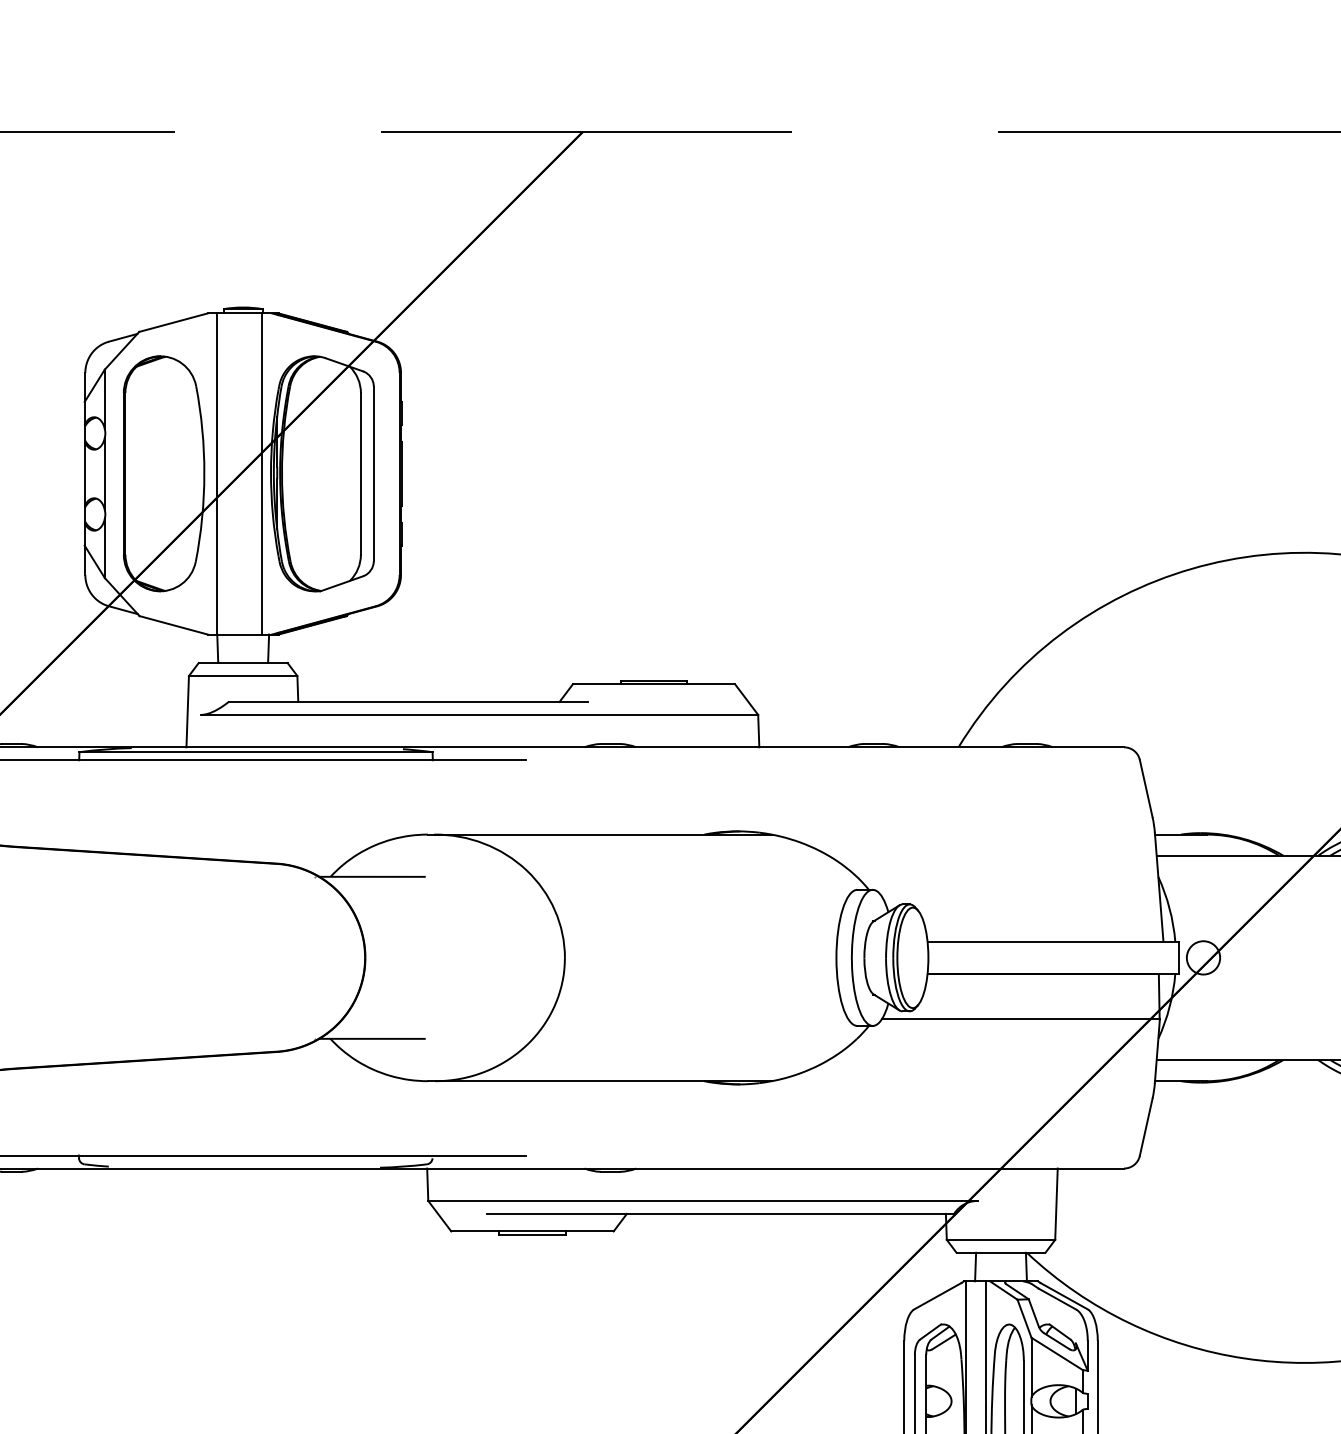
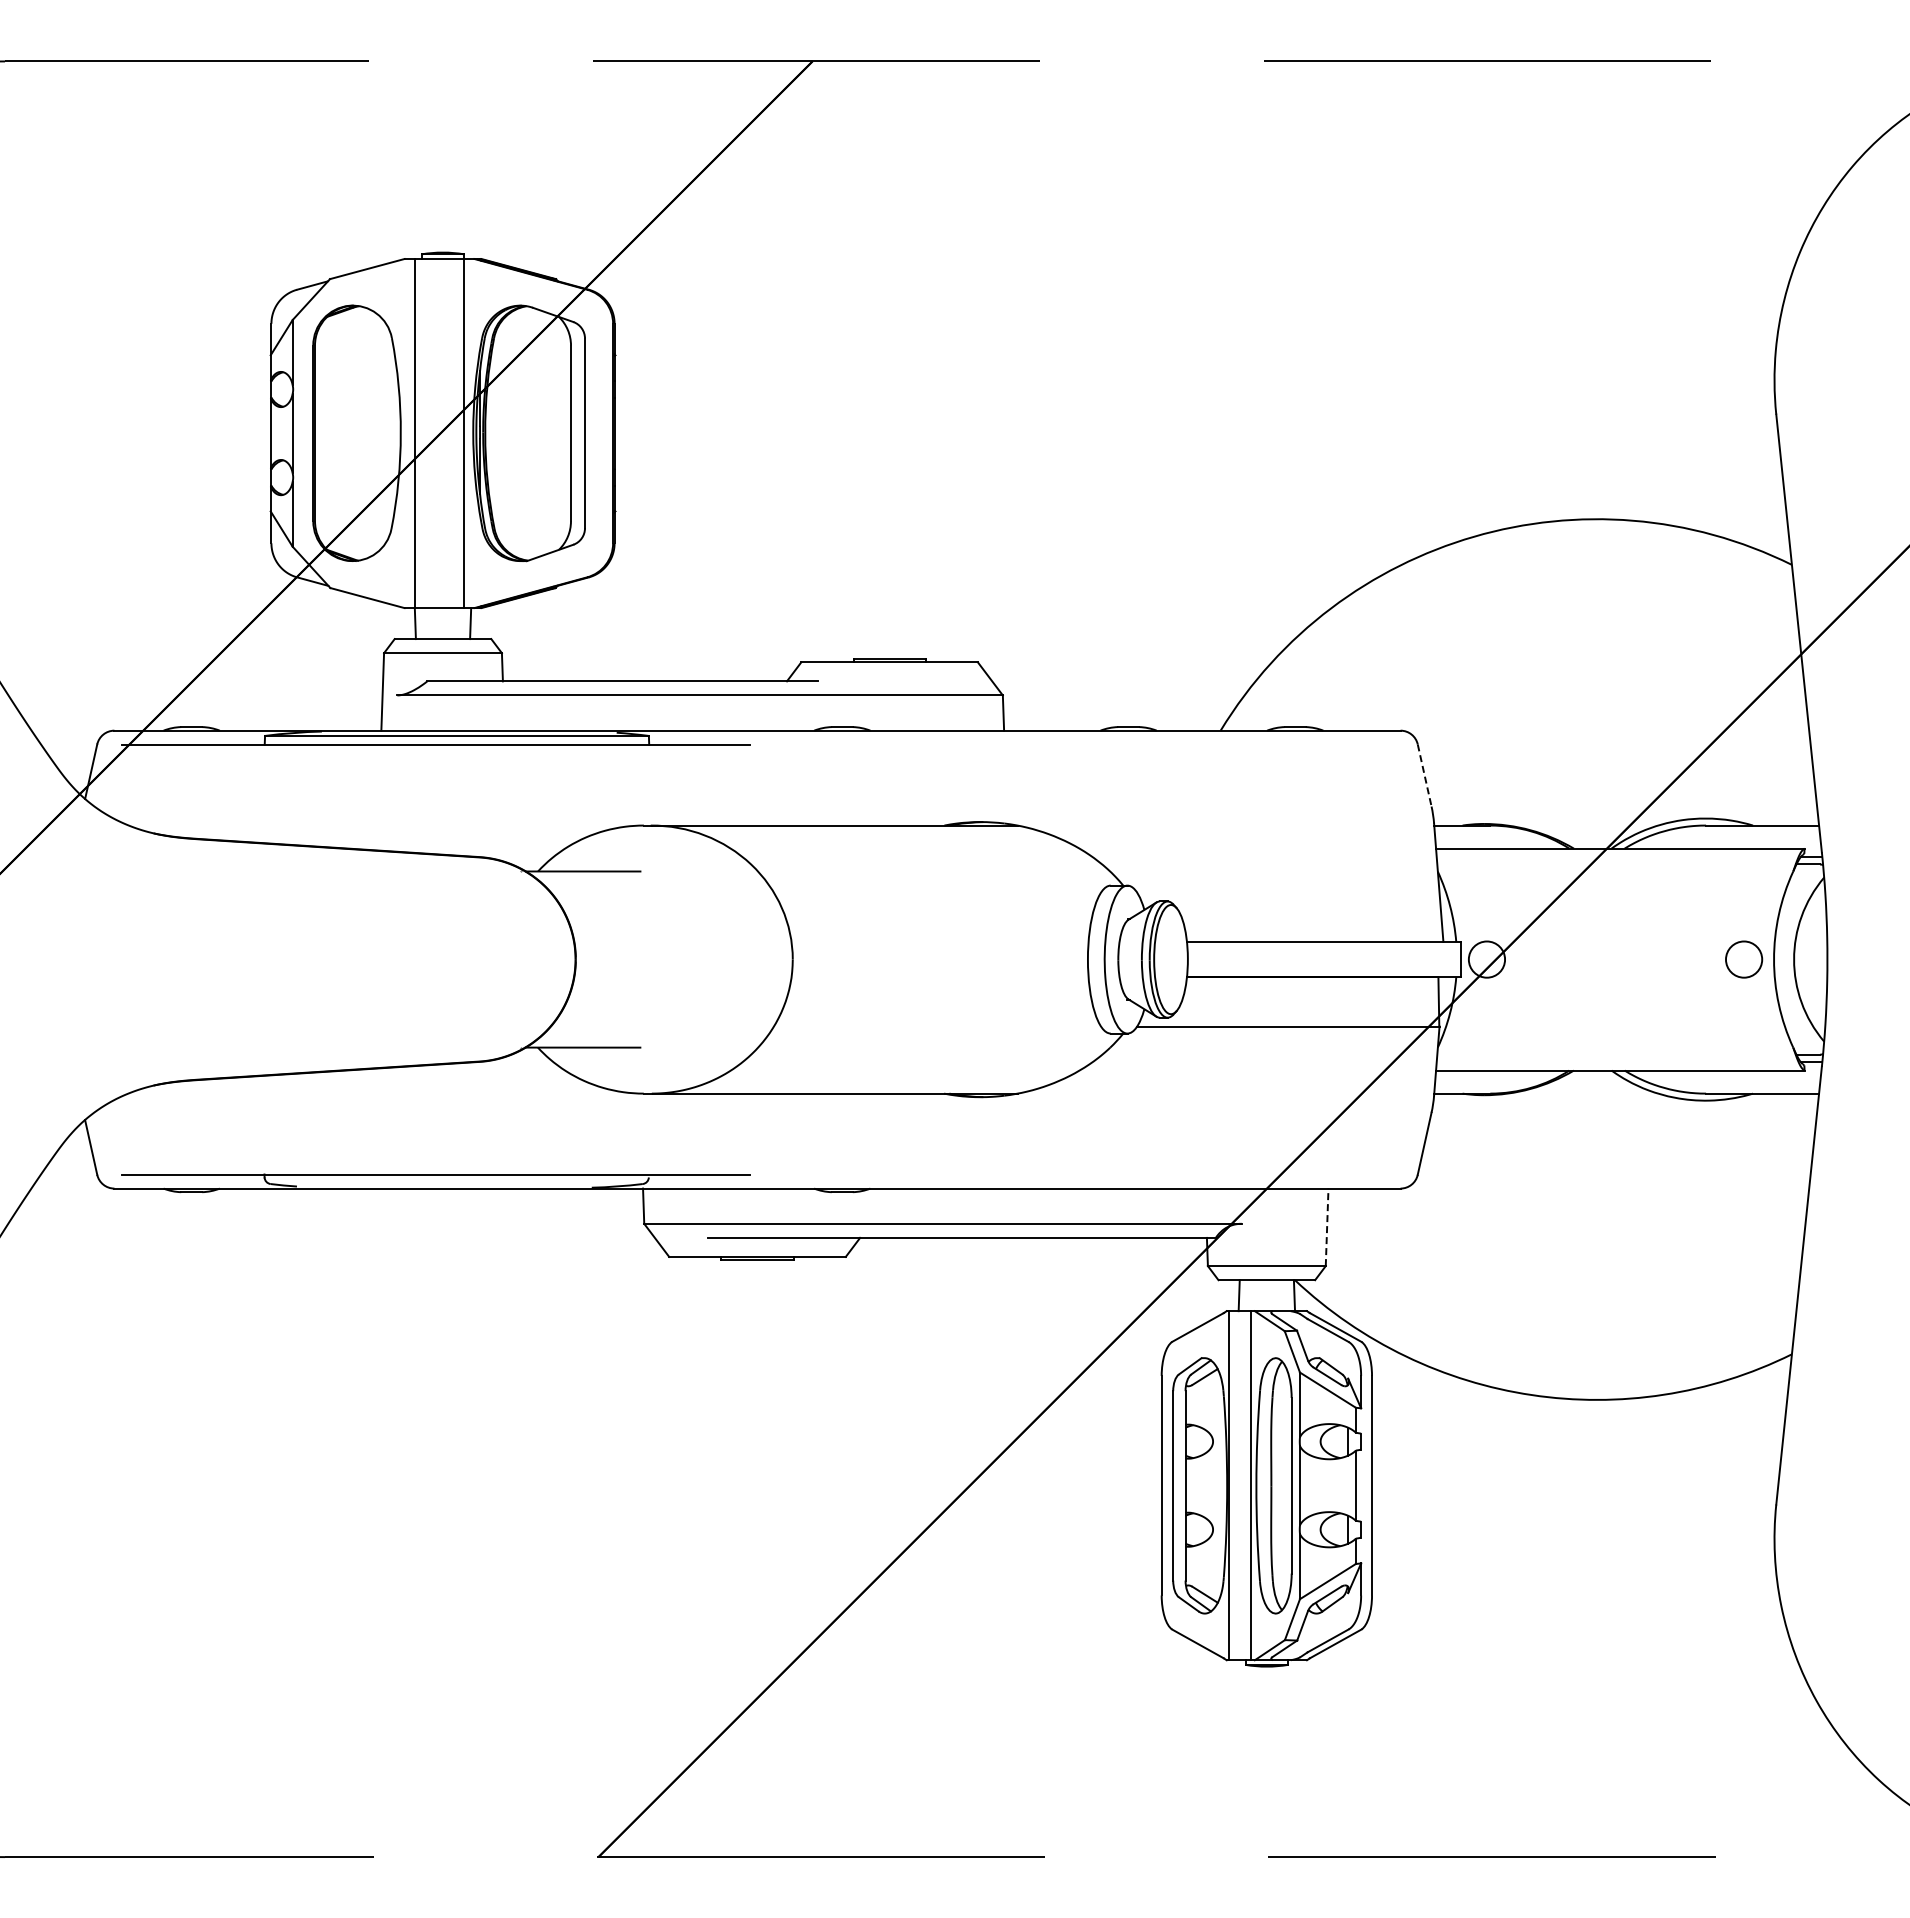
line: (1146, 788) -> (1424, 775), solid -> dashed
line: (1056, 1204) -> (1327, 1227), solid -> dashed

